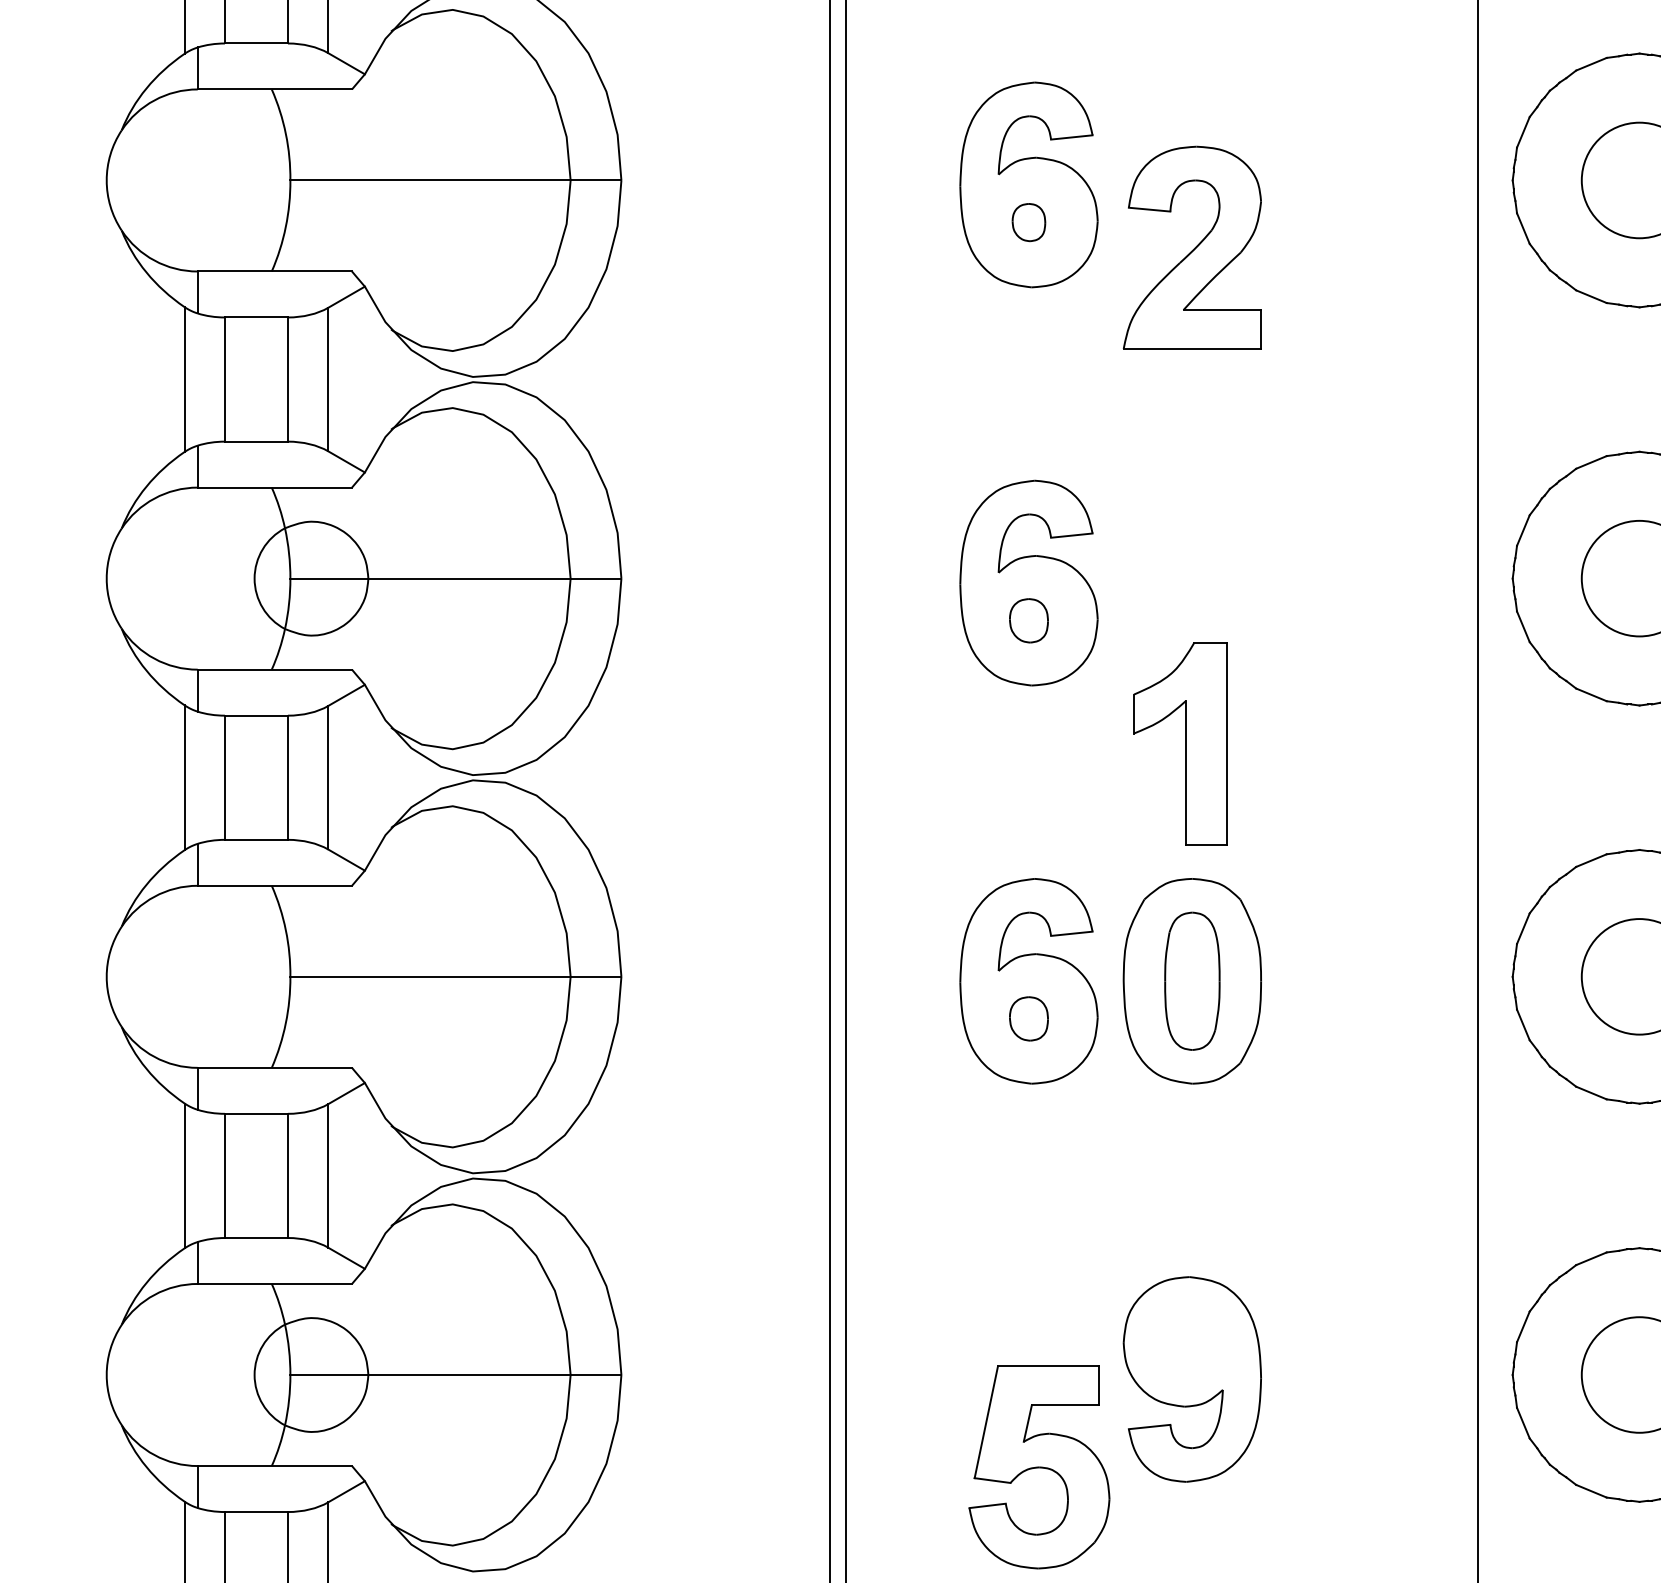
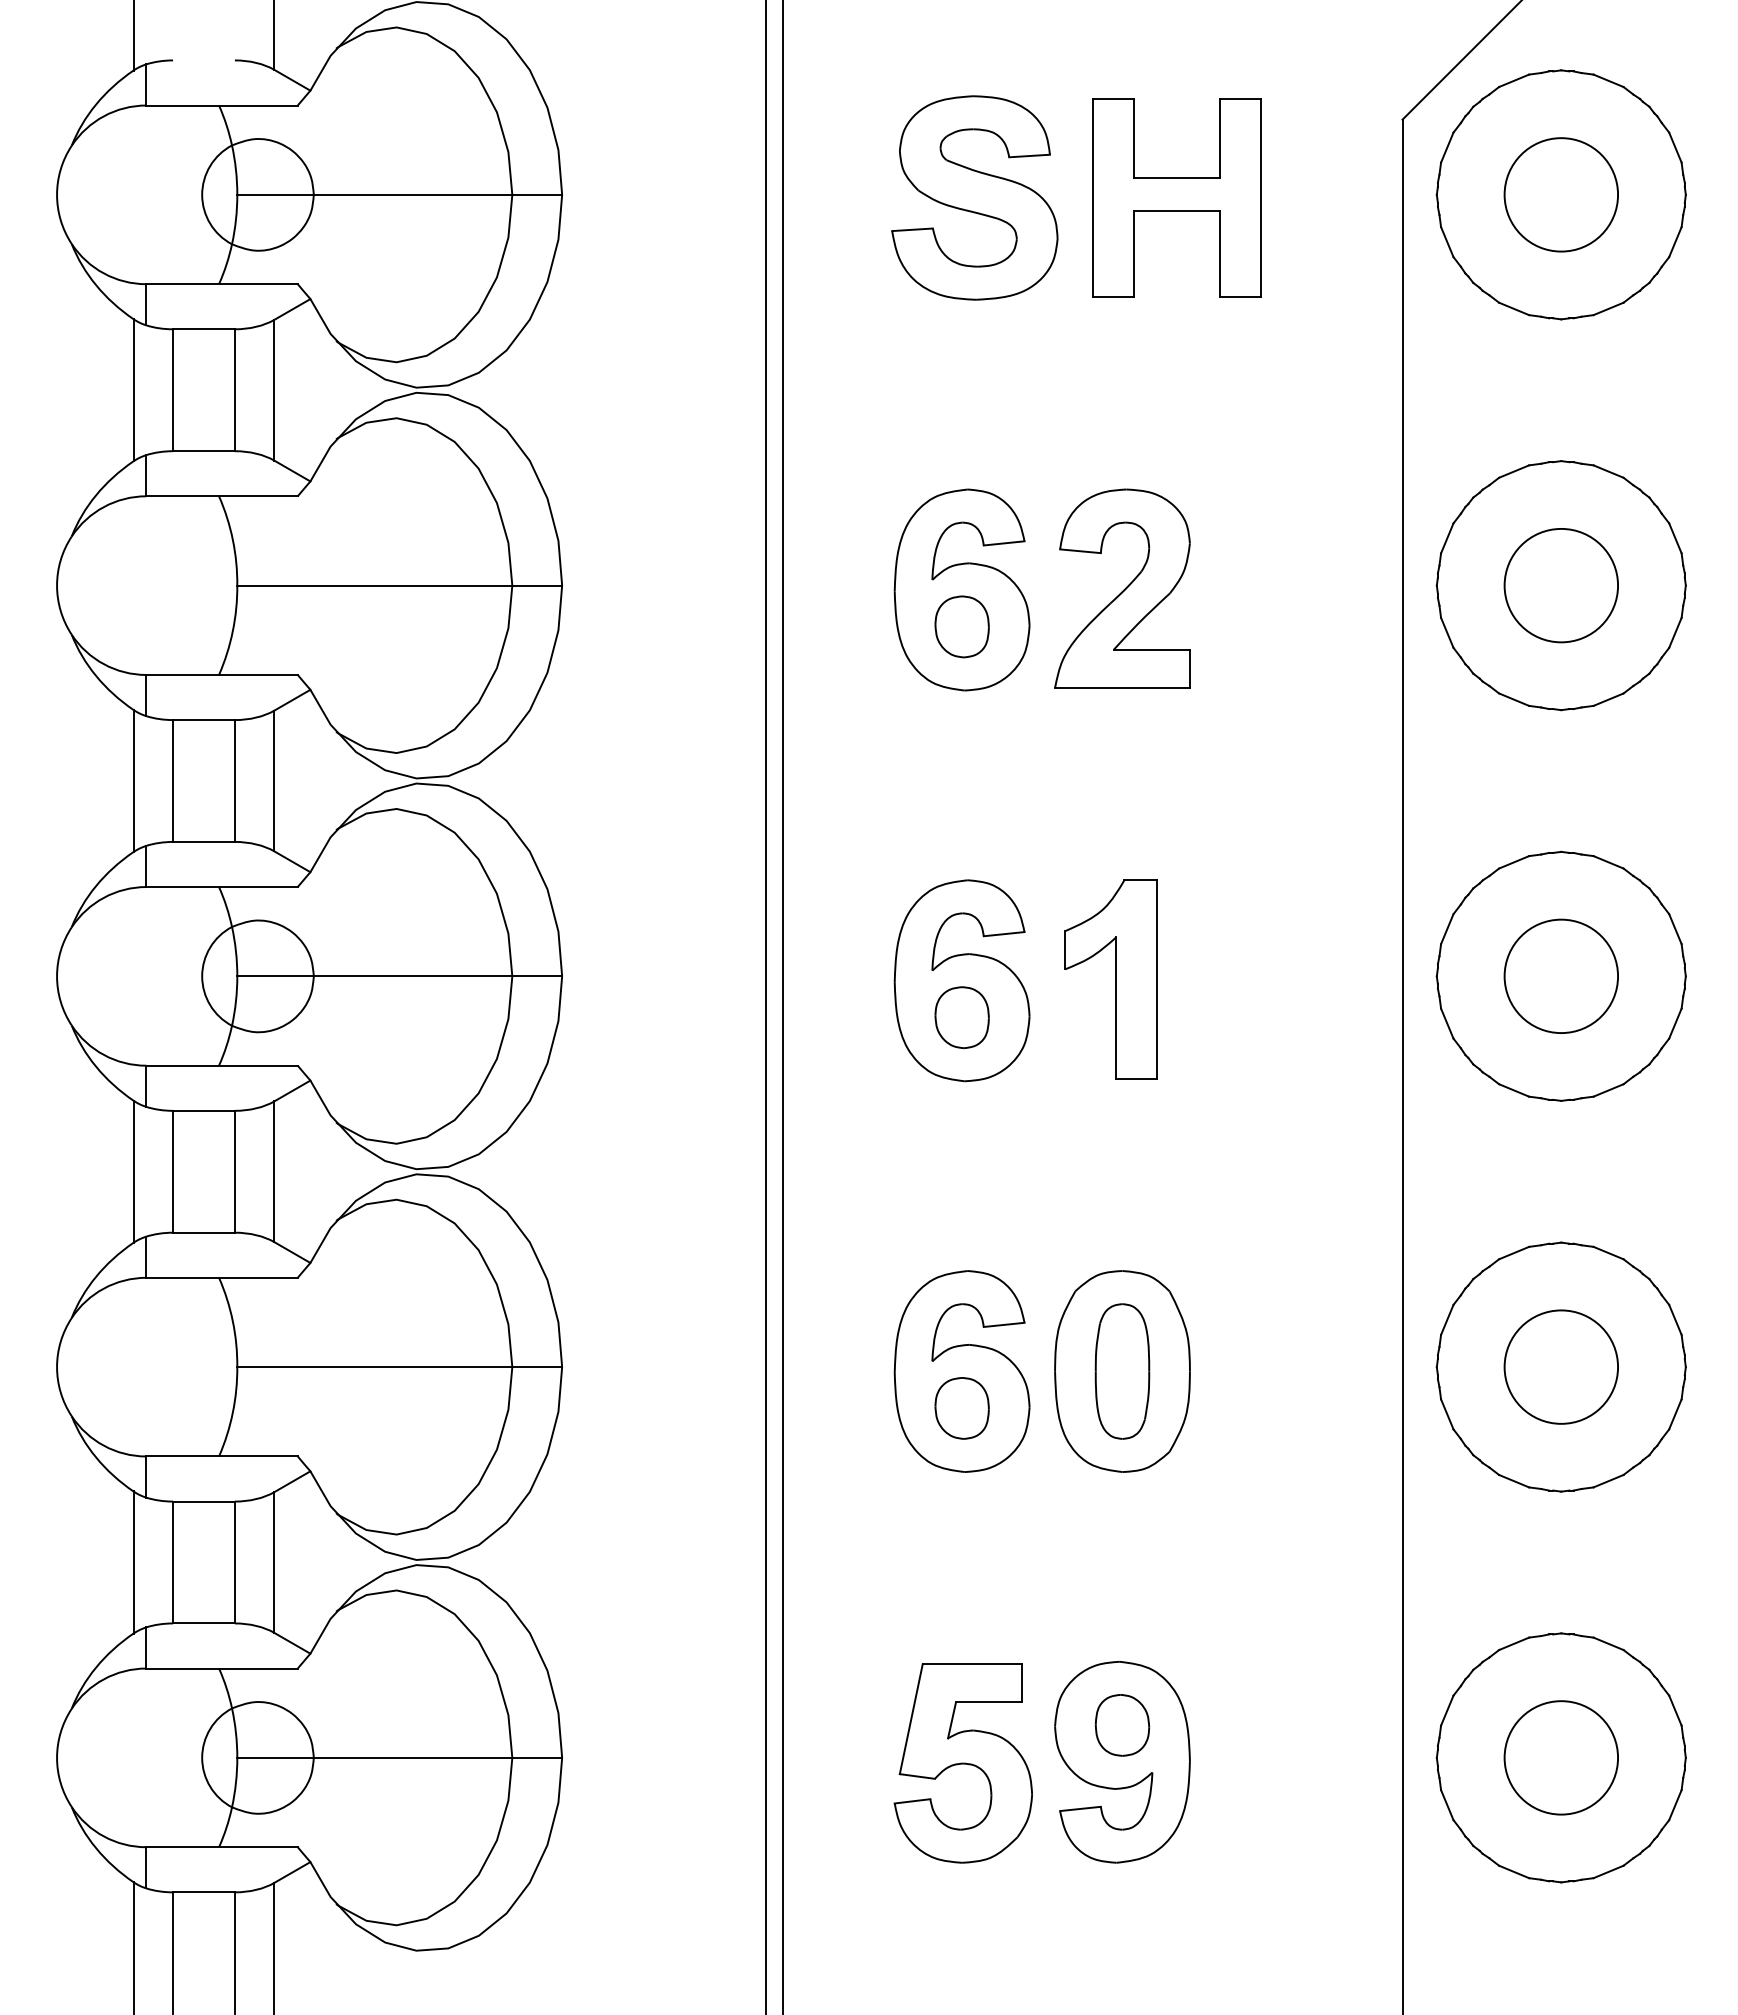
part: (1028, 222) -> (961, 626), size x1.67
part: (1192, 247) -> (1122, 588), moved
part: (1028, 620) -> (961, 1017), size x1.43
part: (1180, 743) -> (1110, 979), moved
part: (1028, 1018) -> (961, 1408), size x1.43
part: (1192, 1342) -> (1122, 1725), added
part: (1038, 1467) -> (962, 1763), moved

